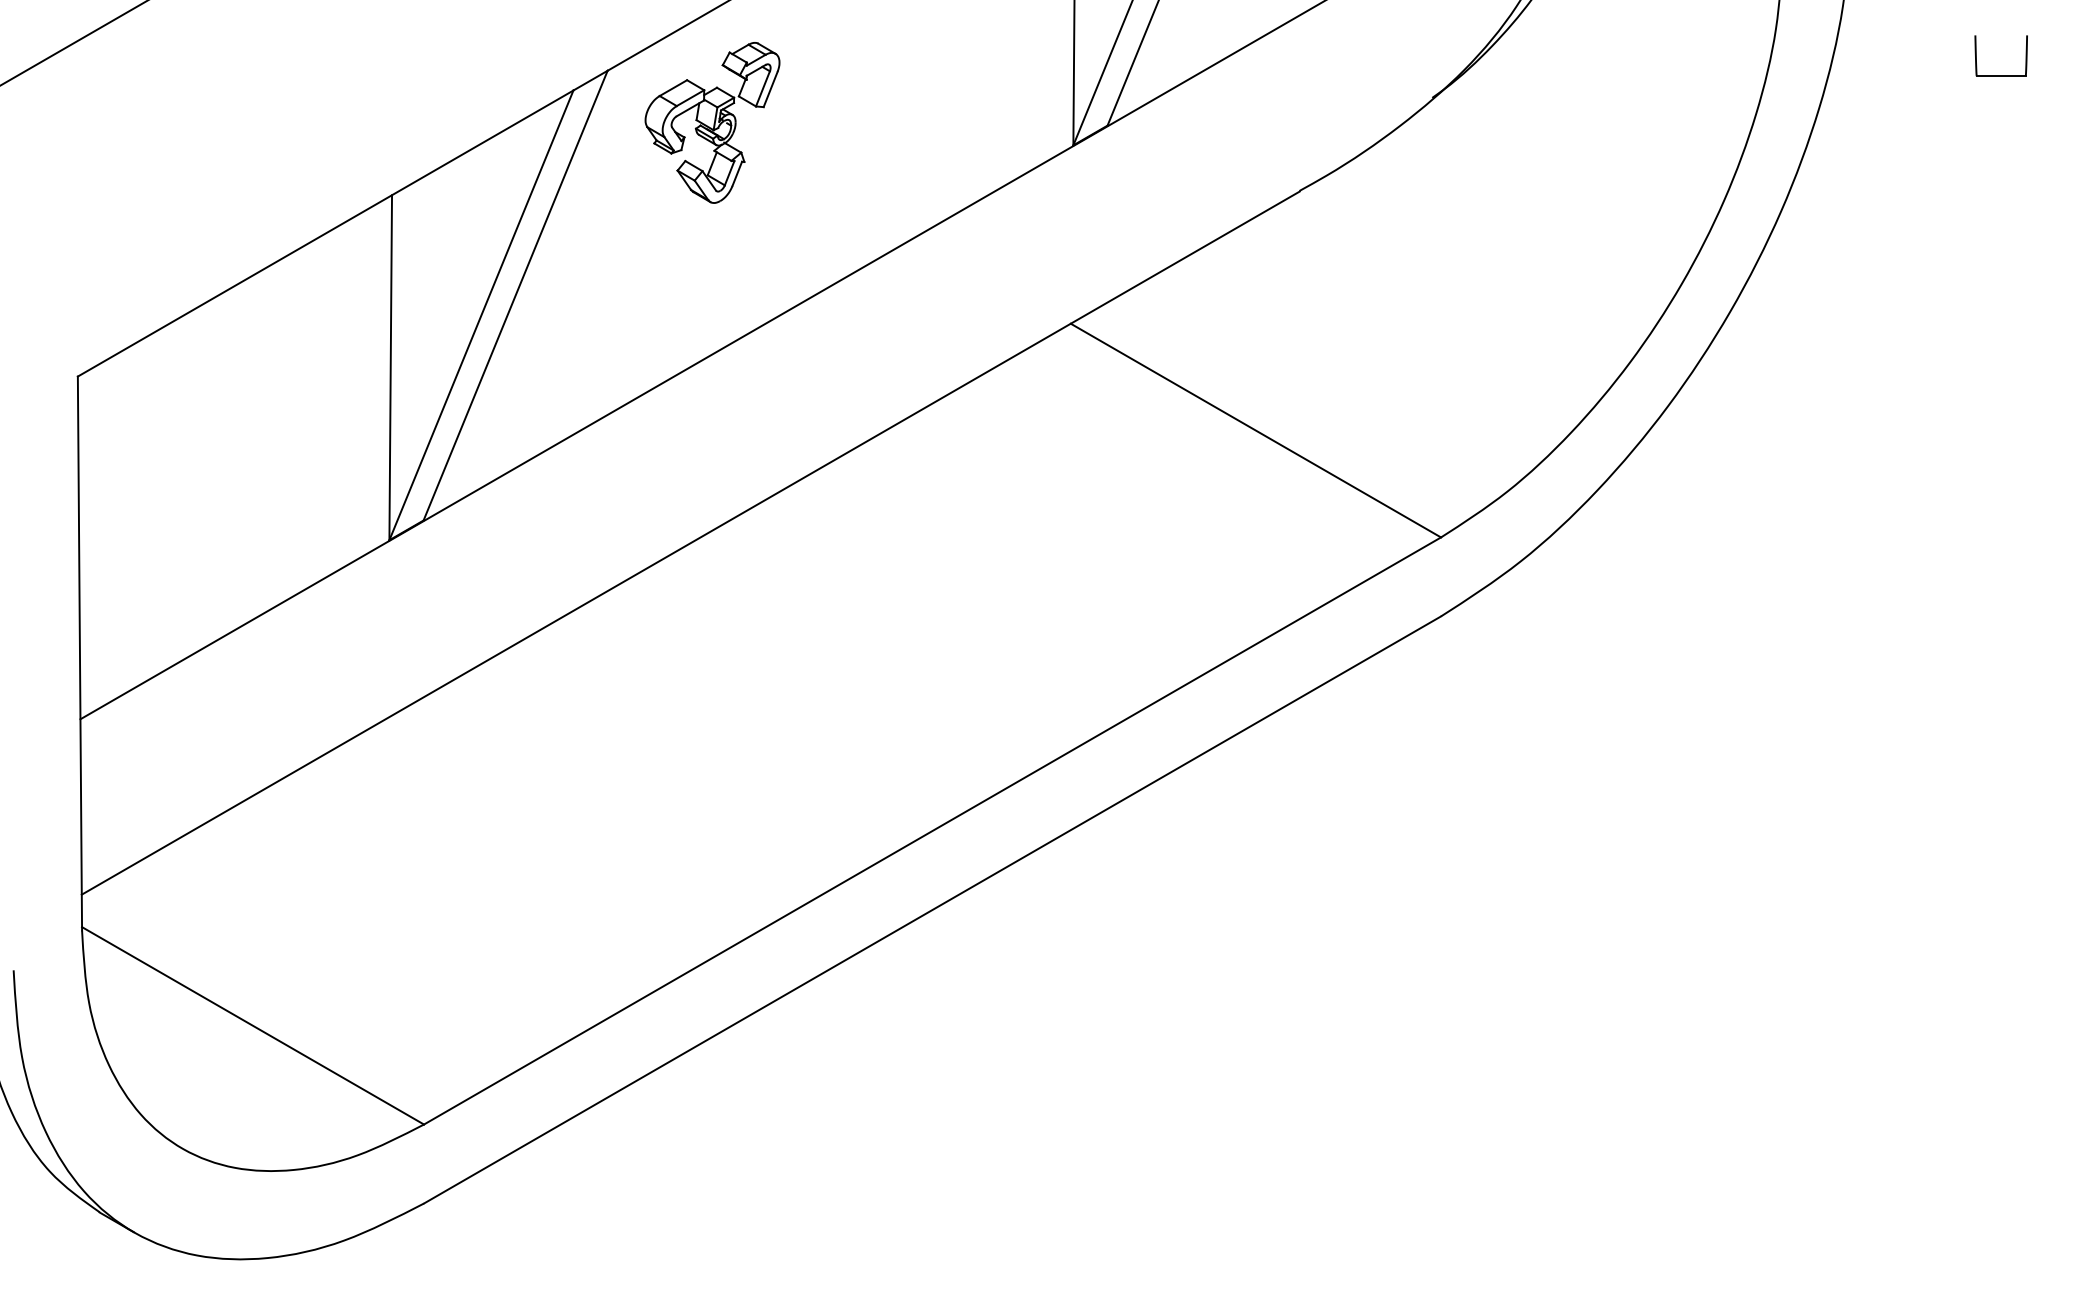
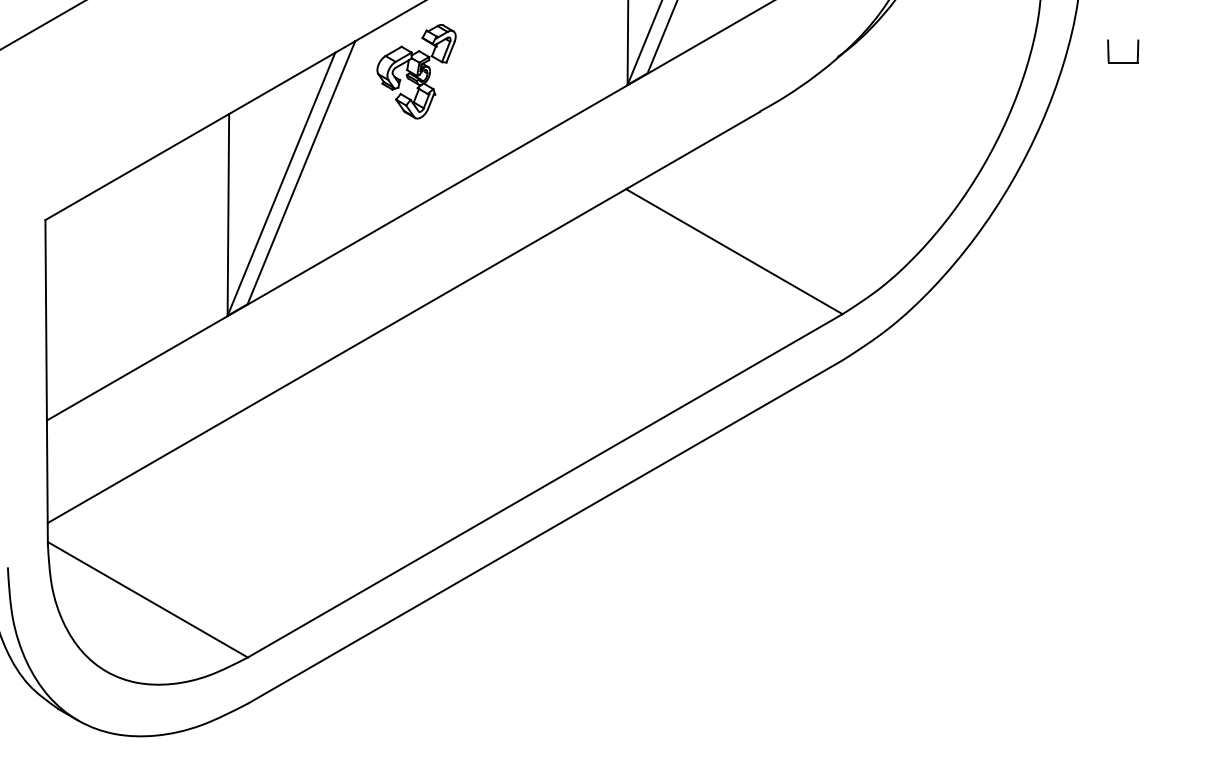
part: (2001, 74) -> (1123, 62), moved

